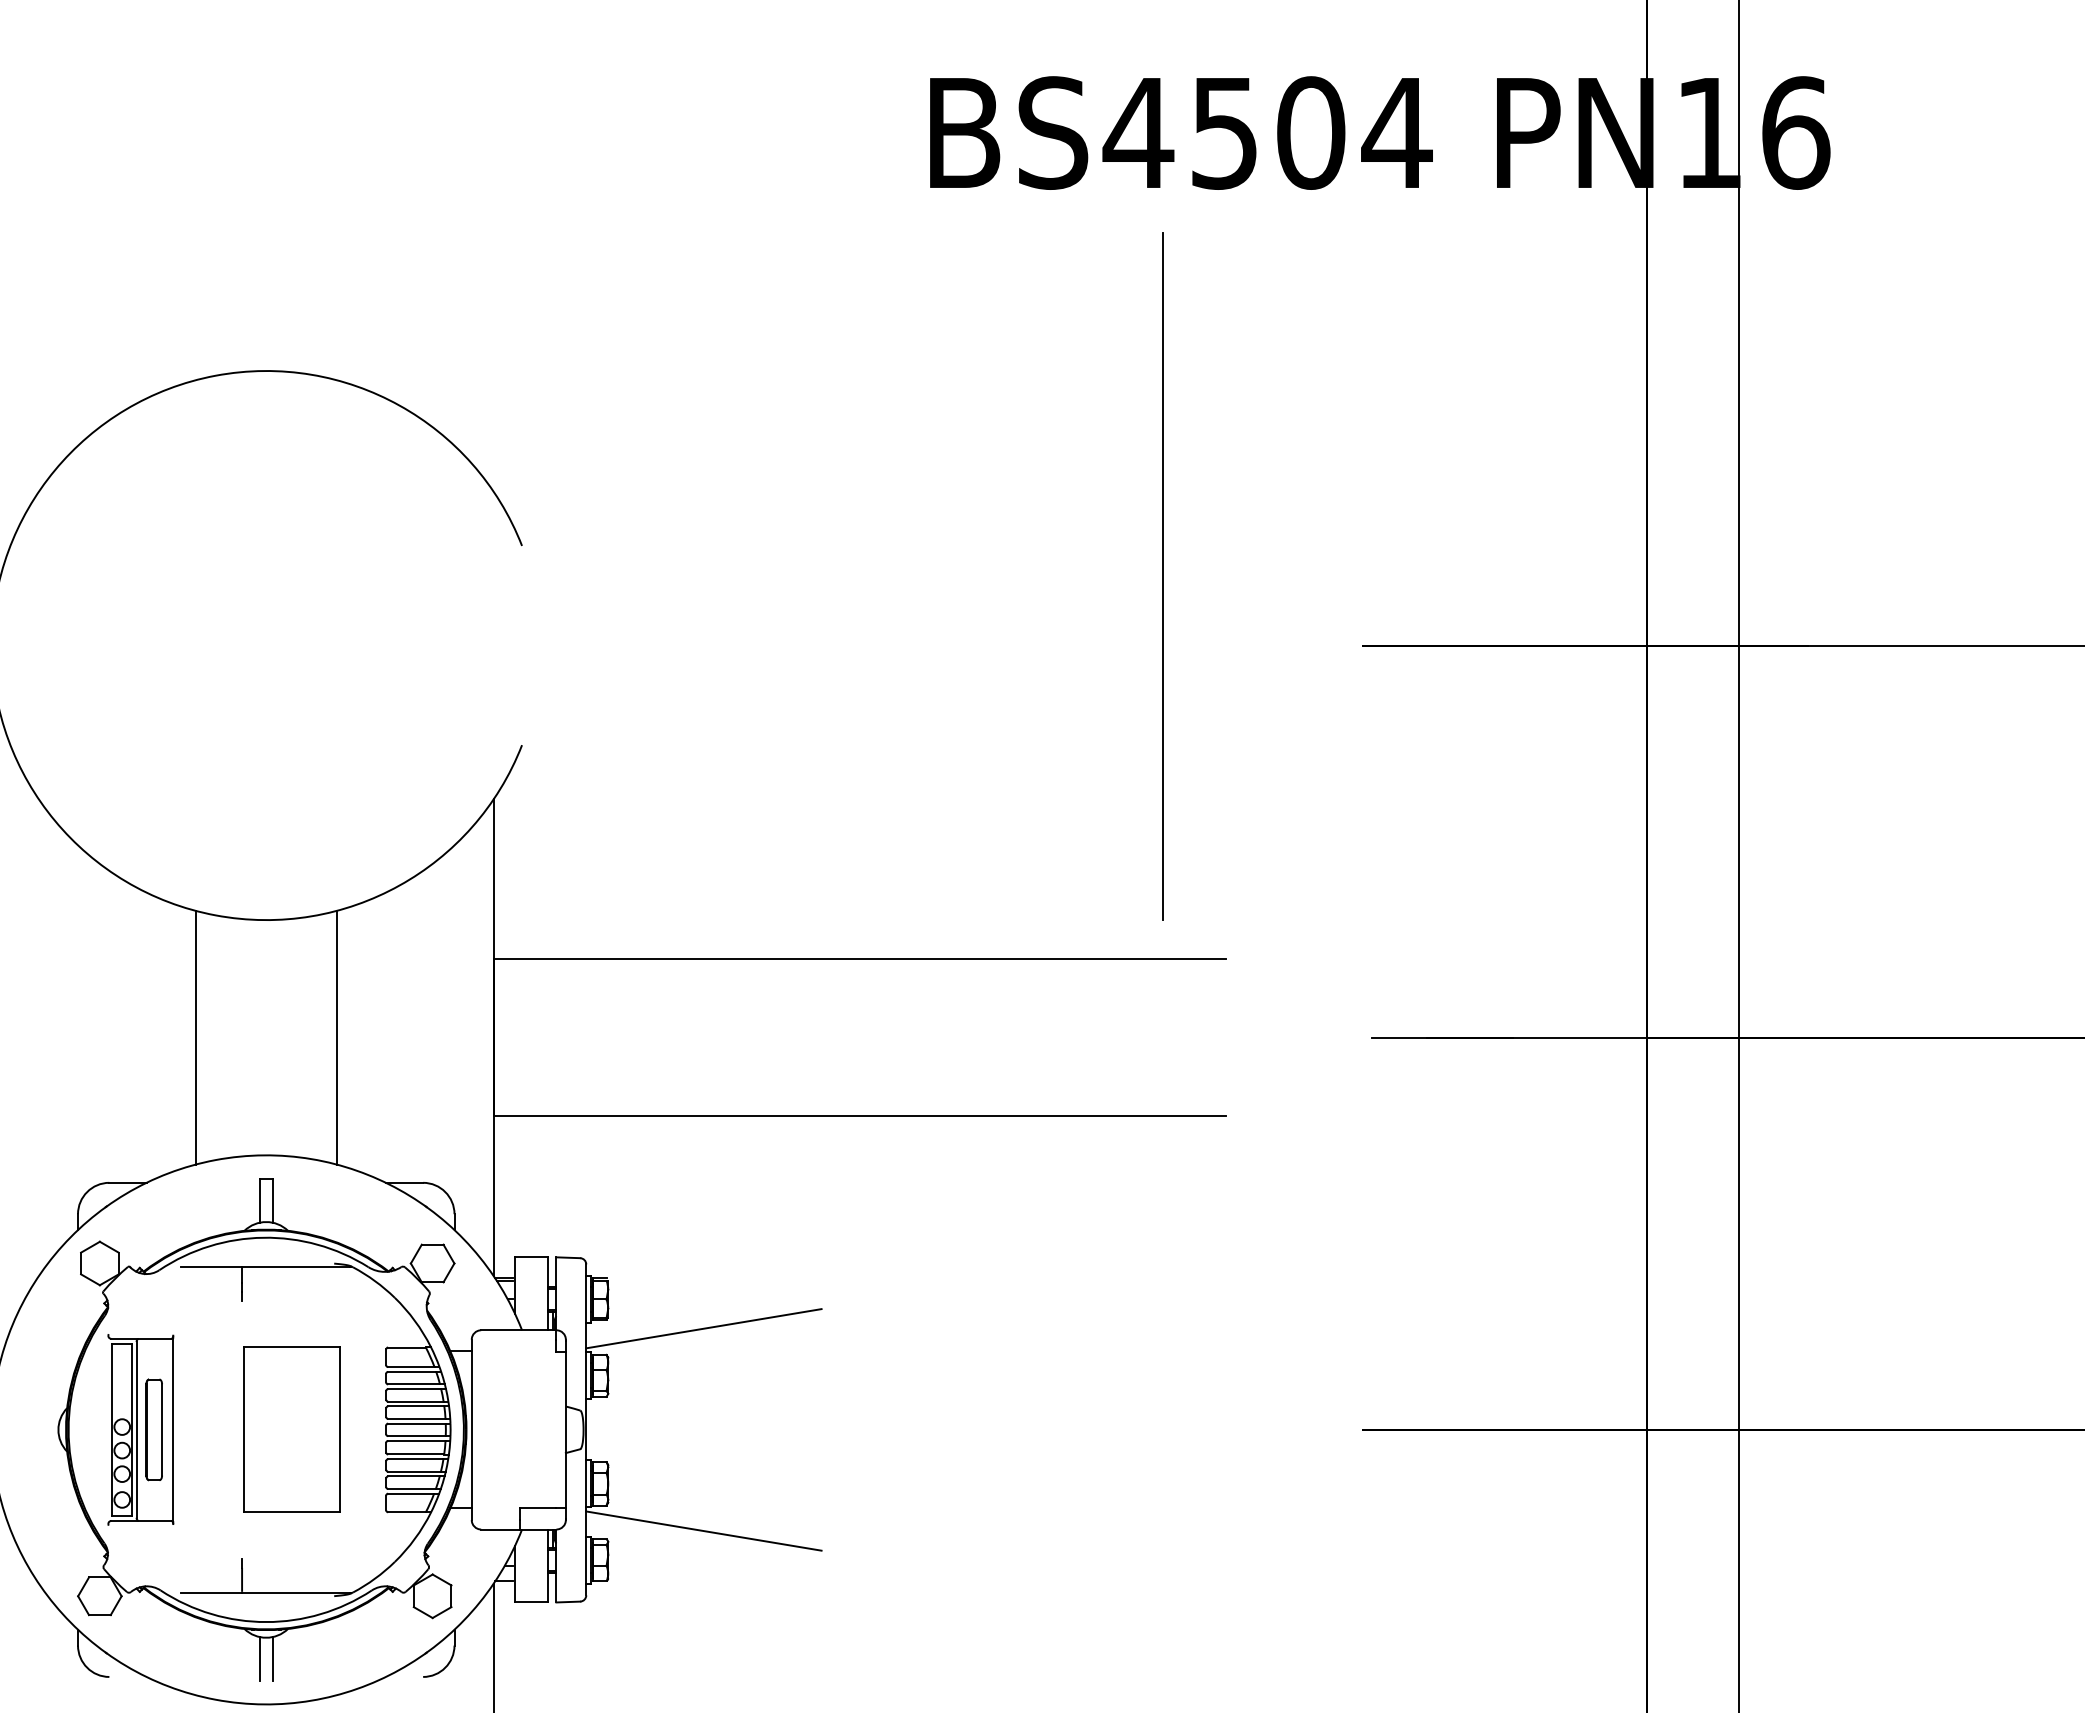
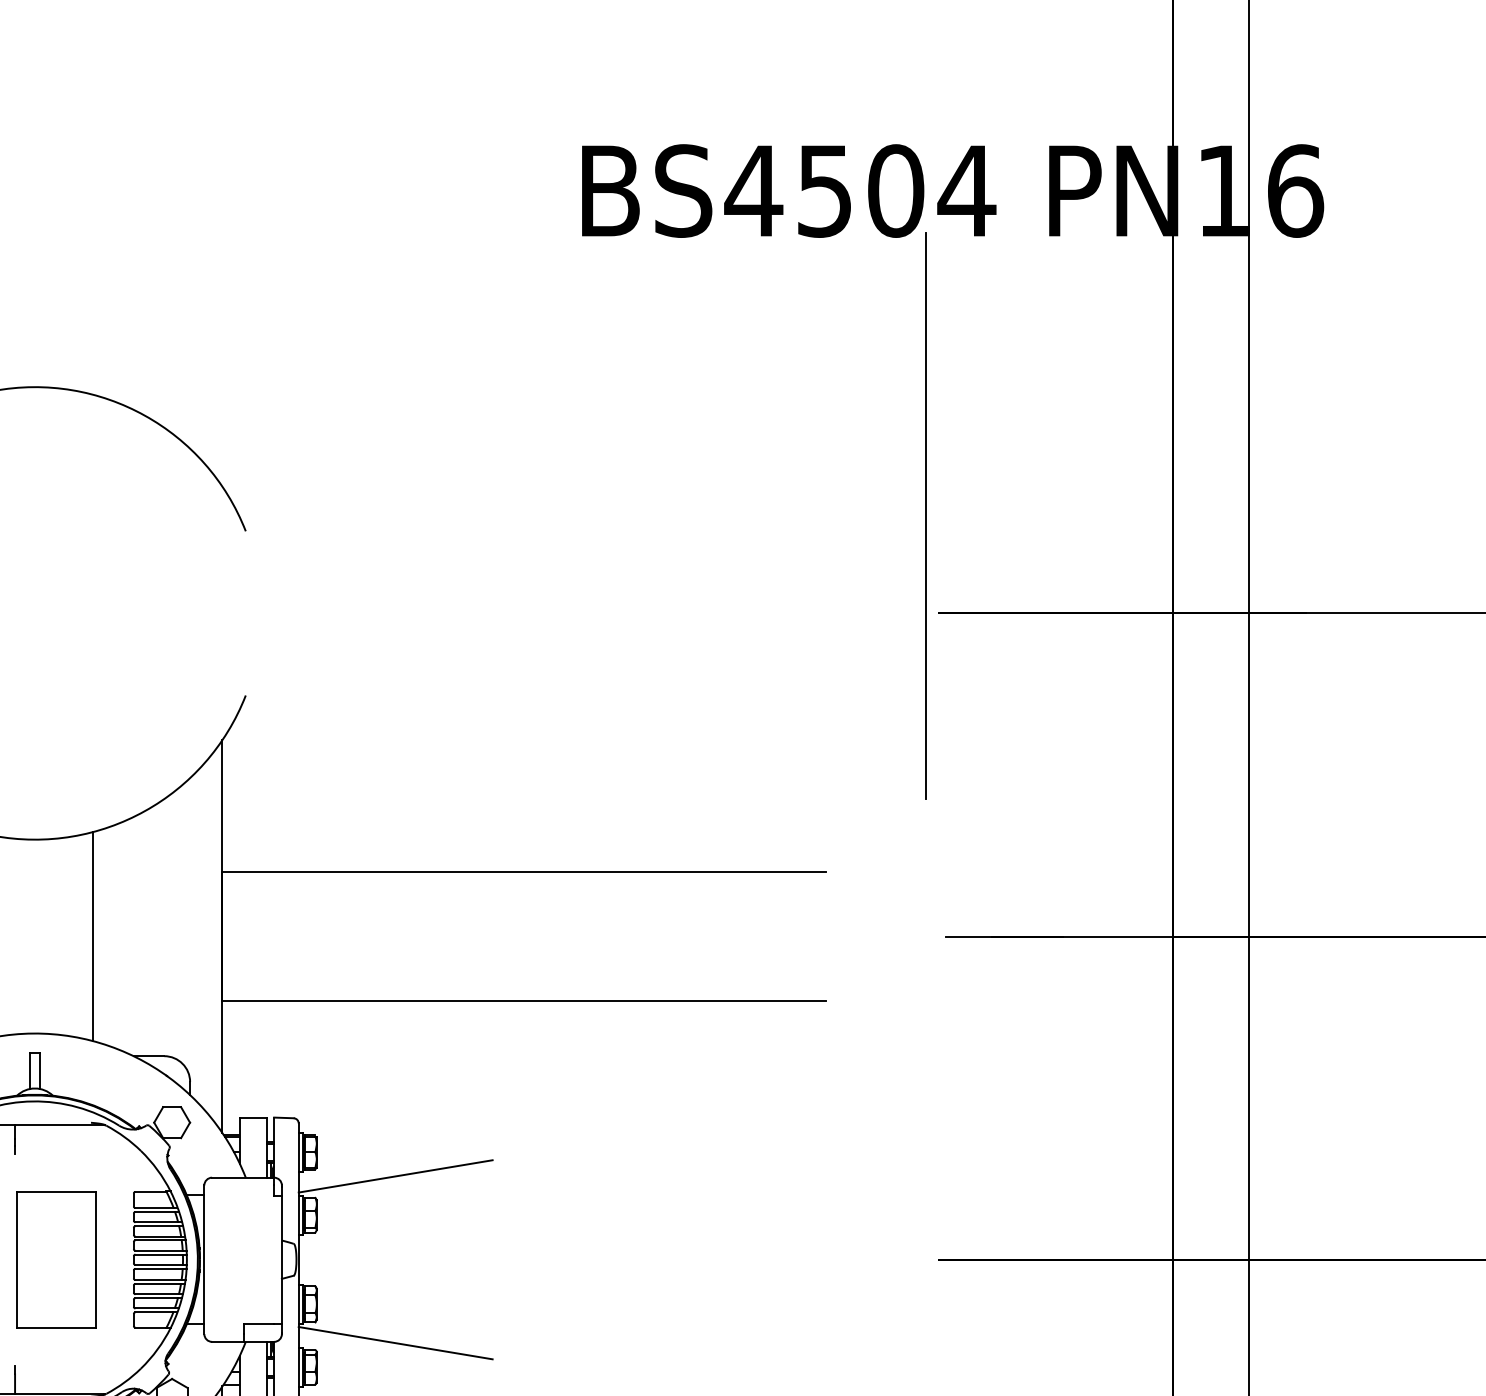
line: (1162, 576) -> (925, 516), moved

